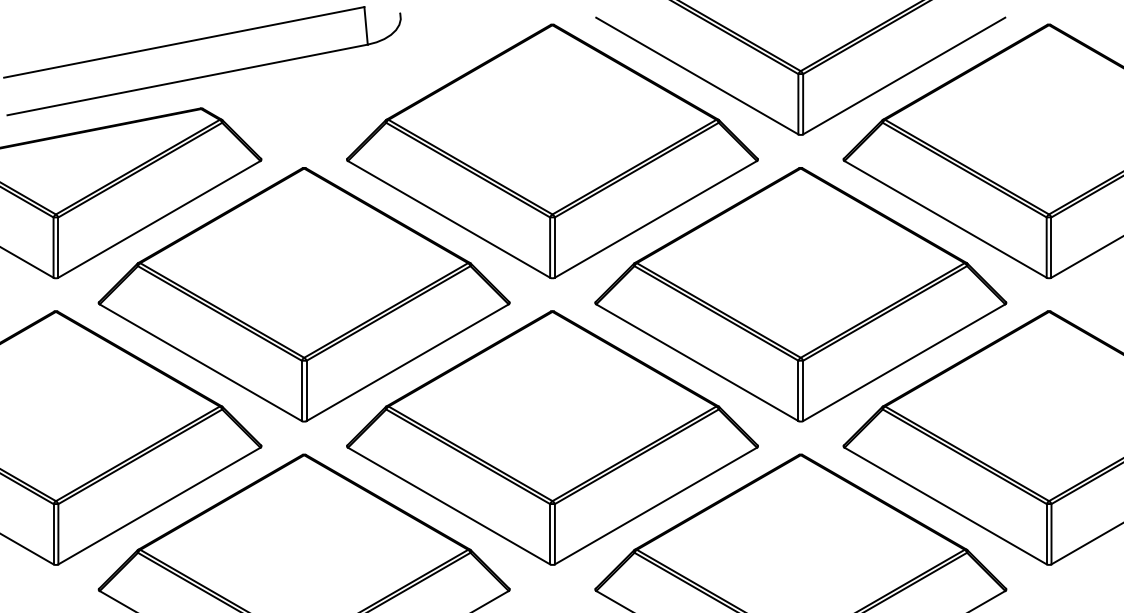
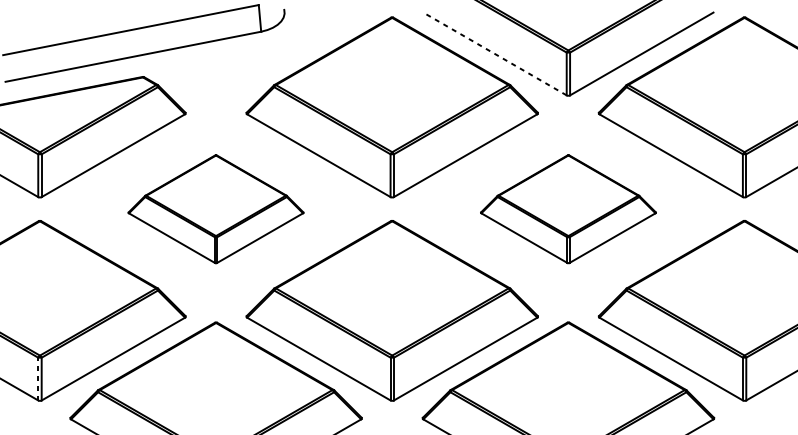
line: (697, 76) -> (495, 54), solid -> dashed
part: (303, 294) -> (215, 208), size x0.6
part: (800, 294) -> (568, 208), size x0.6
line: (53, 533) -> (38, 378), solid -> dashed

